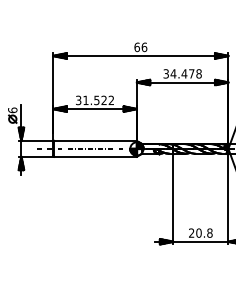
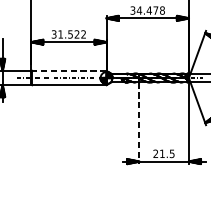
line: (95, 140) -> (69, 70), solid -> dashed
line: (173, 199) -> (139, 123), solid -> dashed
text: (204, 232) -> (167, 153), 20.8 -> 21.5

